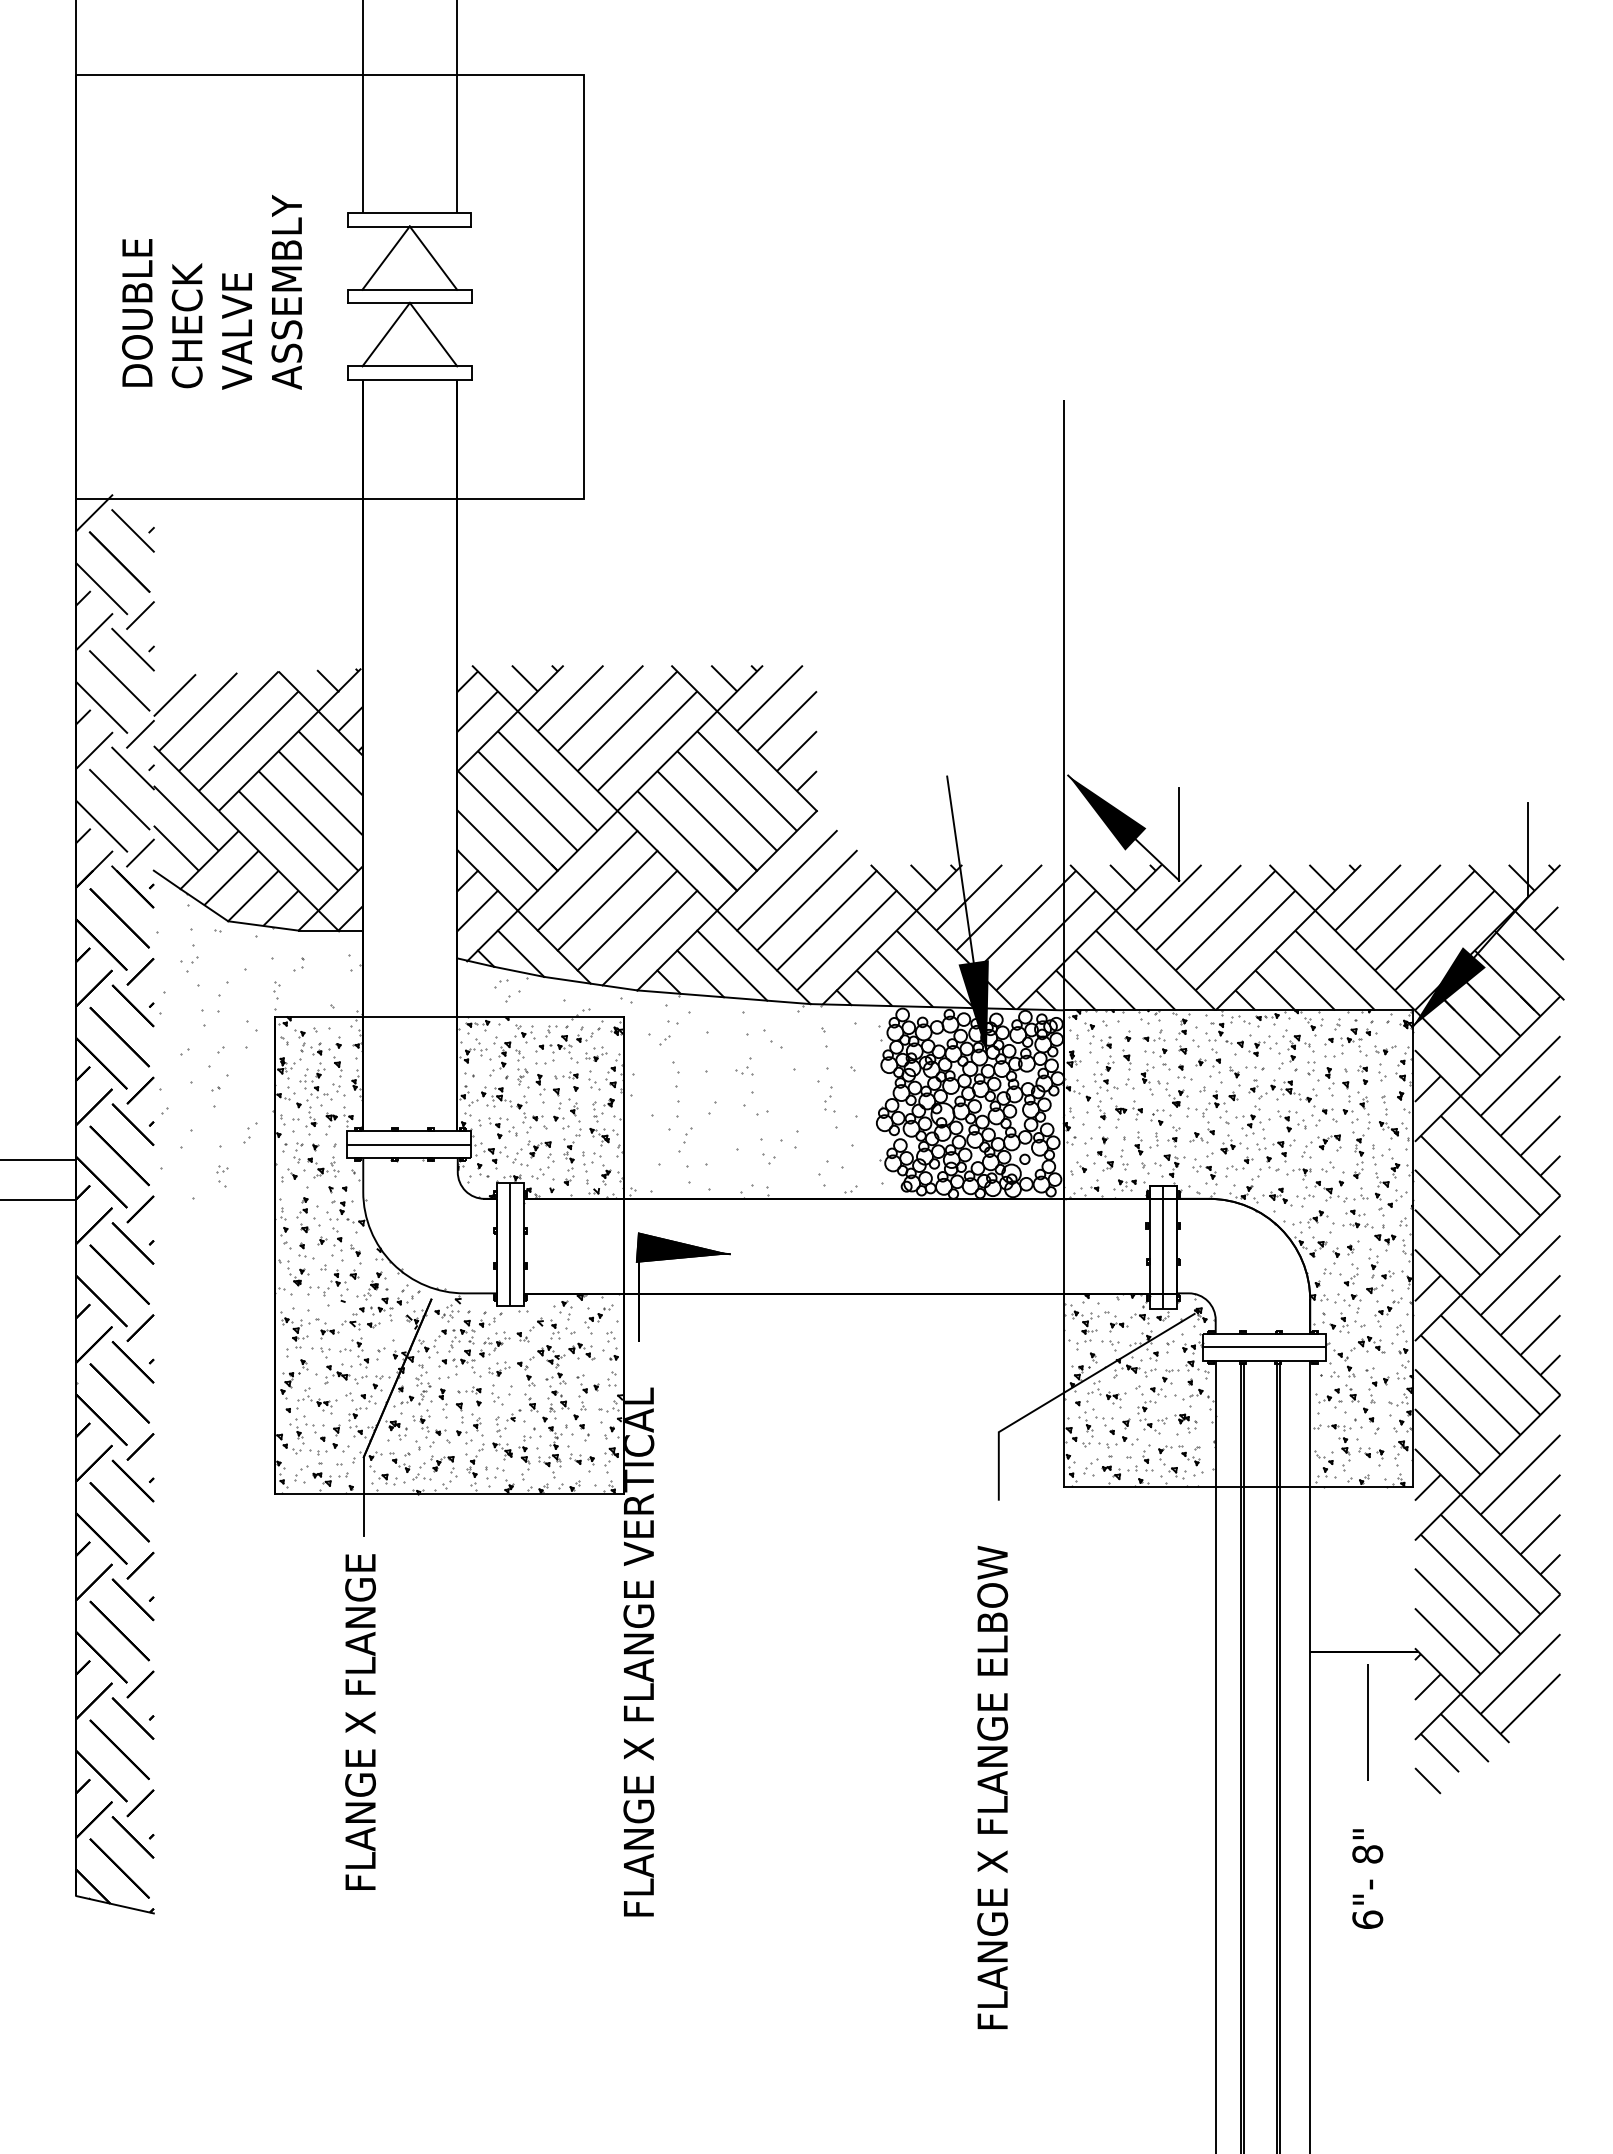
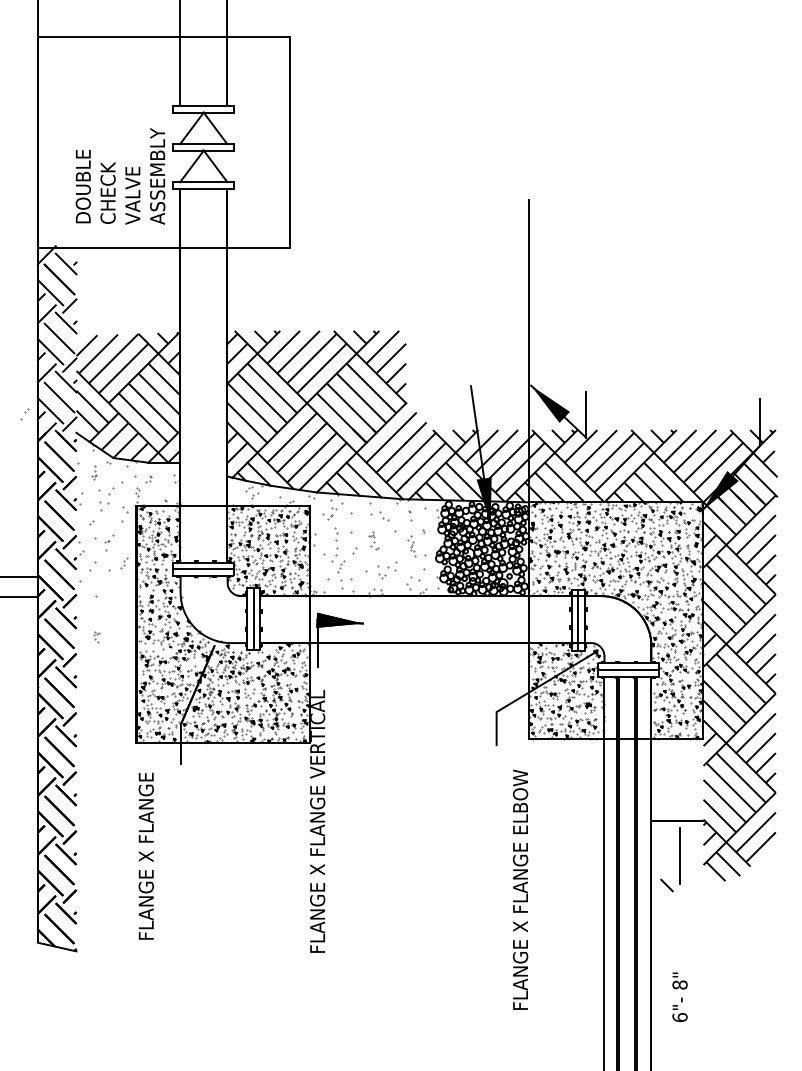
text: (212, 292) -> (120, 176), moved
part: (190, 950) -> (94, 472), size x0.6
part: (216, 1056) -> (24, 414), moved
part: (751, 1087) -> (373, 540), size x0.6
part: (827, 1097) -> (411, 545), size x0.7
part: (222, 1177) -> (96, 637), moved
text: (359, 1720) -> (145, 855), moved
line: (1426, 1780) -> (666, 885), moved
text: (992, 1786) -> (520, 889), moved
text: (1366, 1879) -> (679, 997), moved

